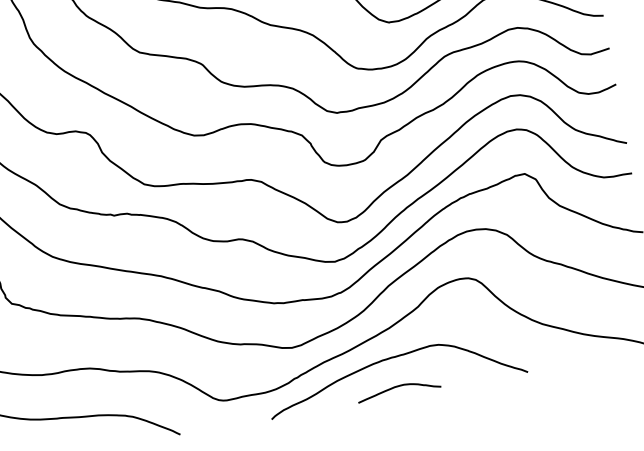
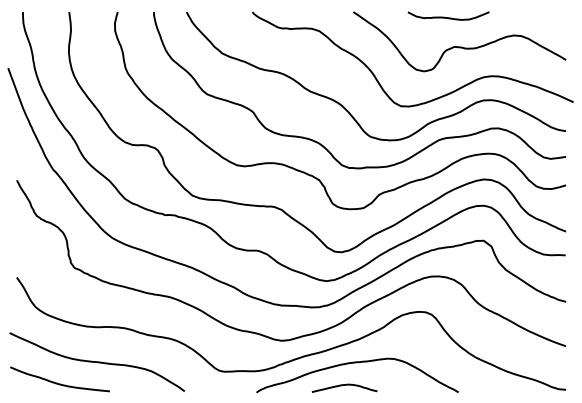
curve: (398, 386) -> (344, 385), moved

